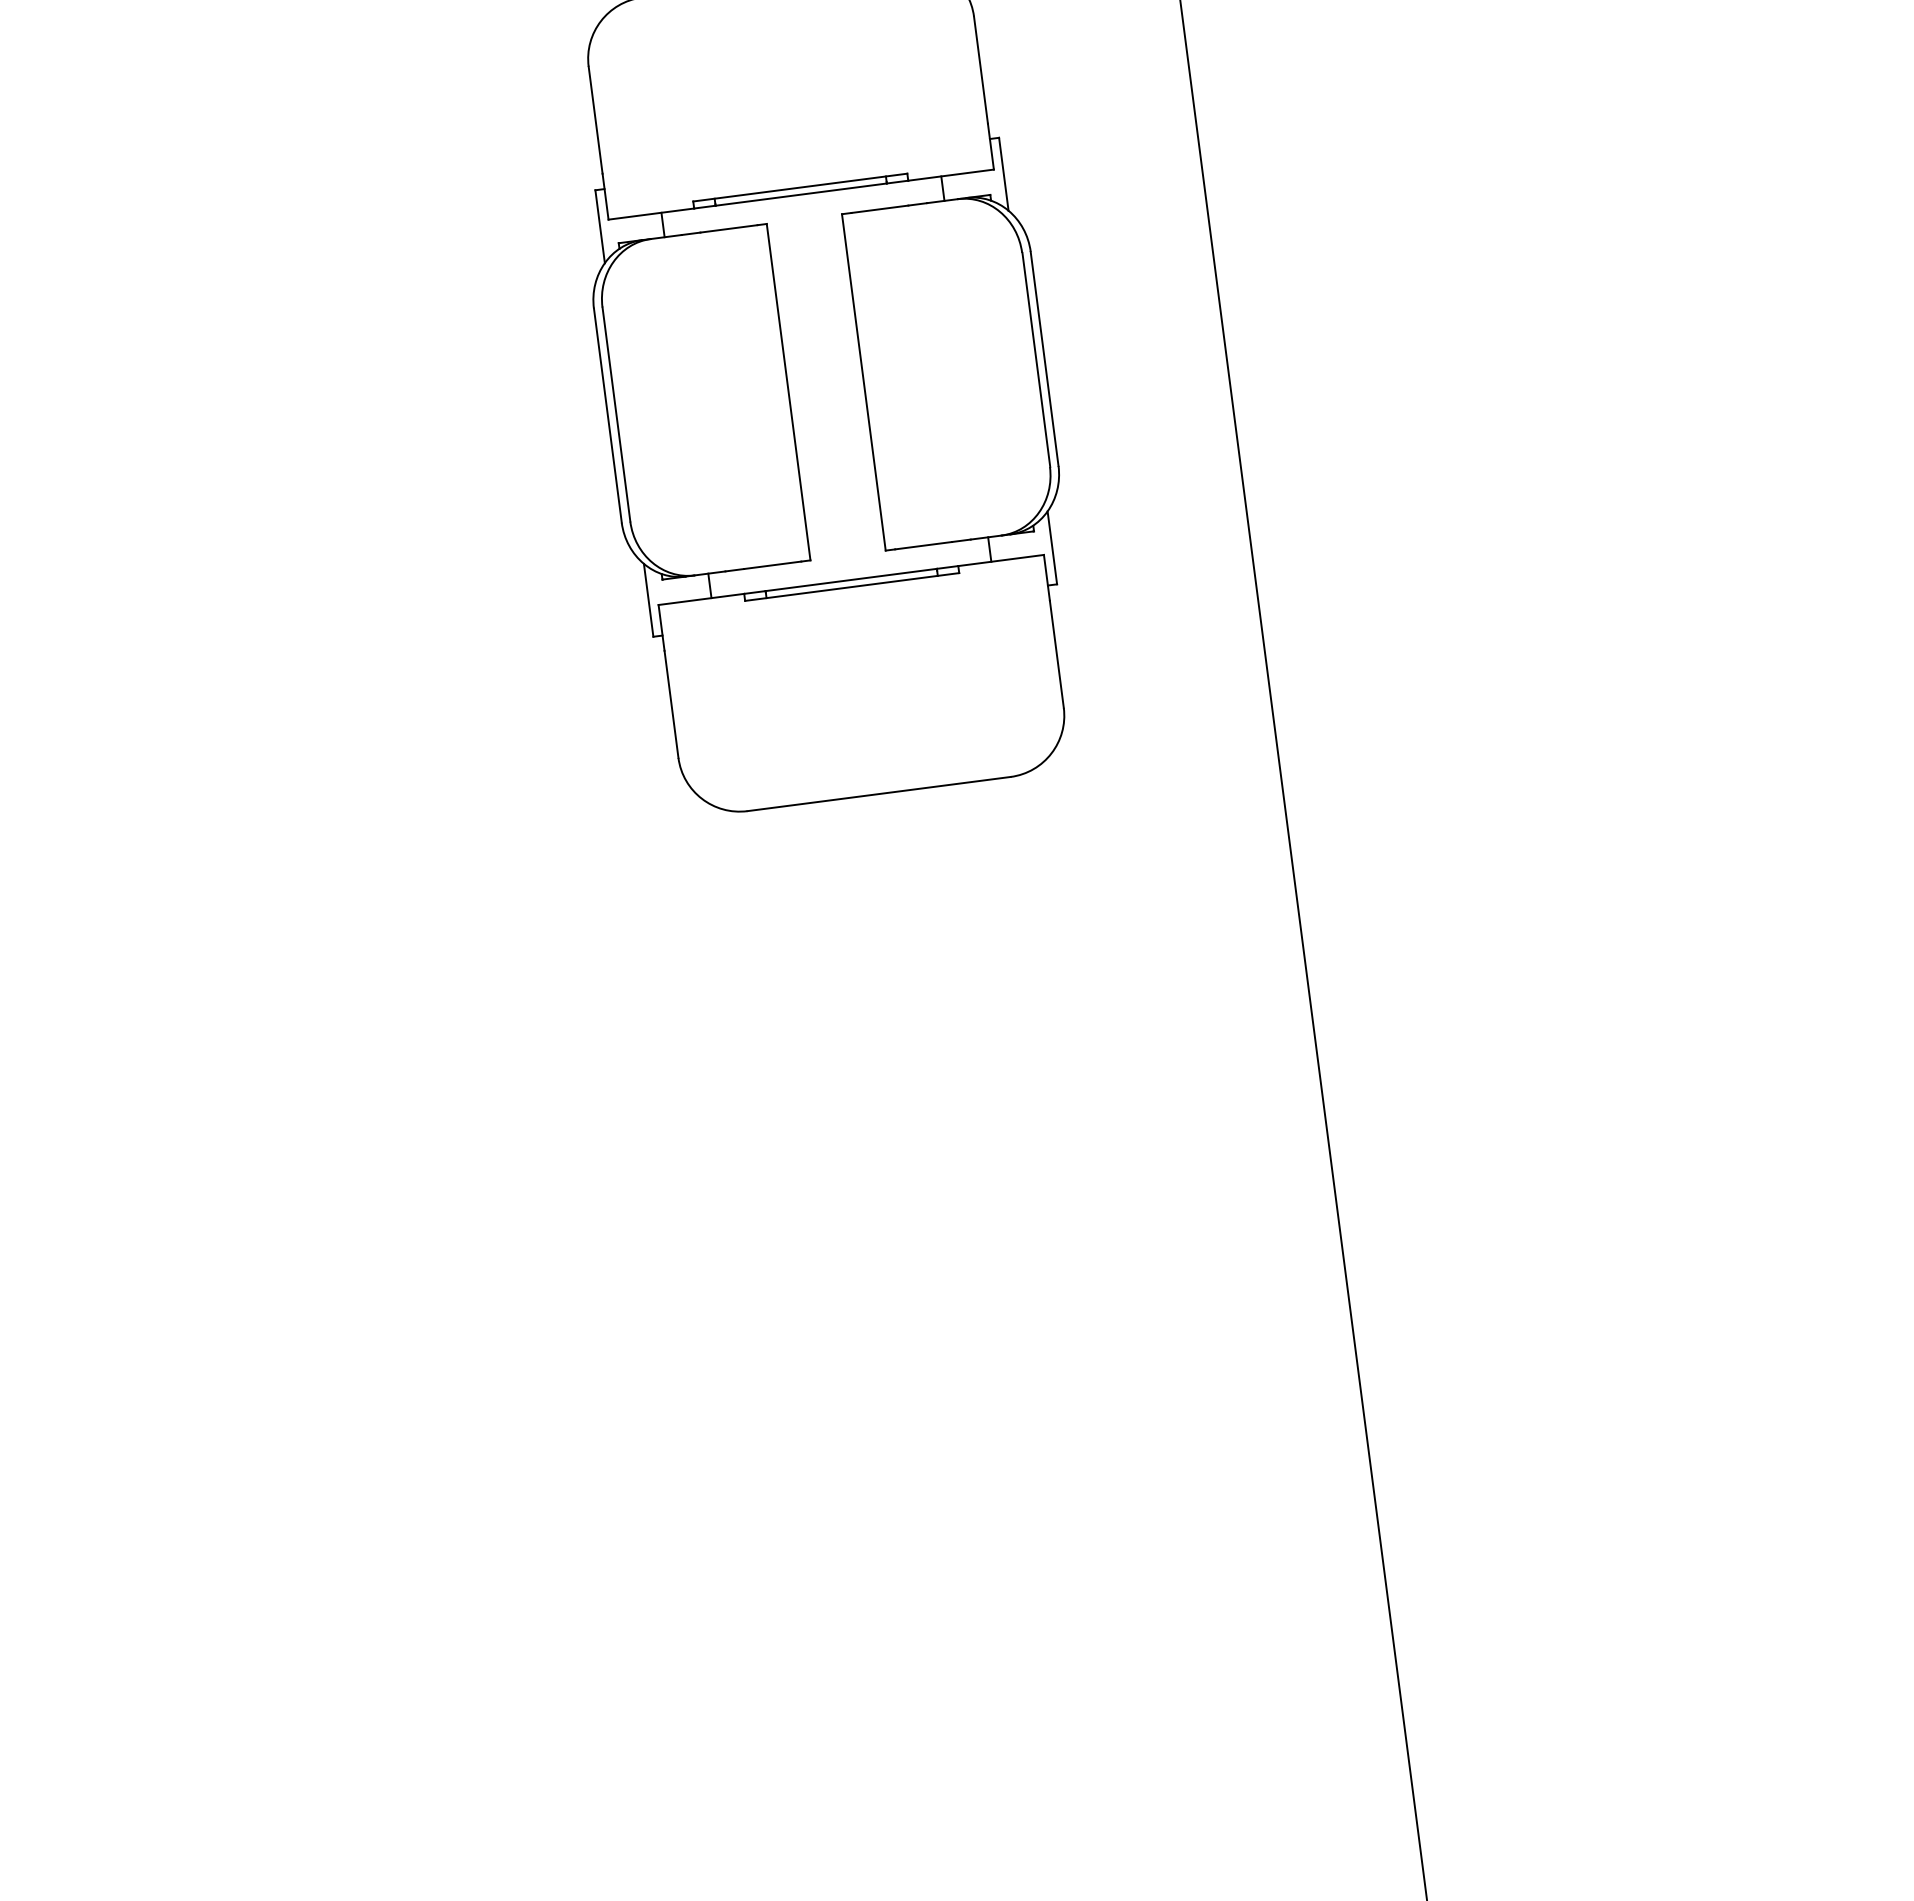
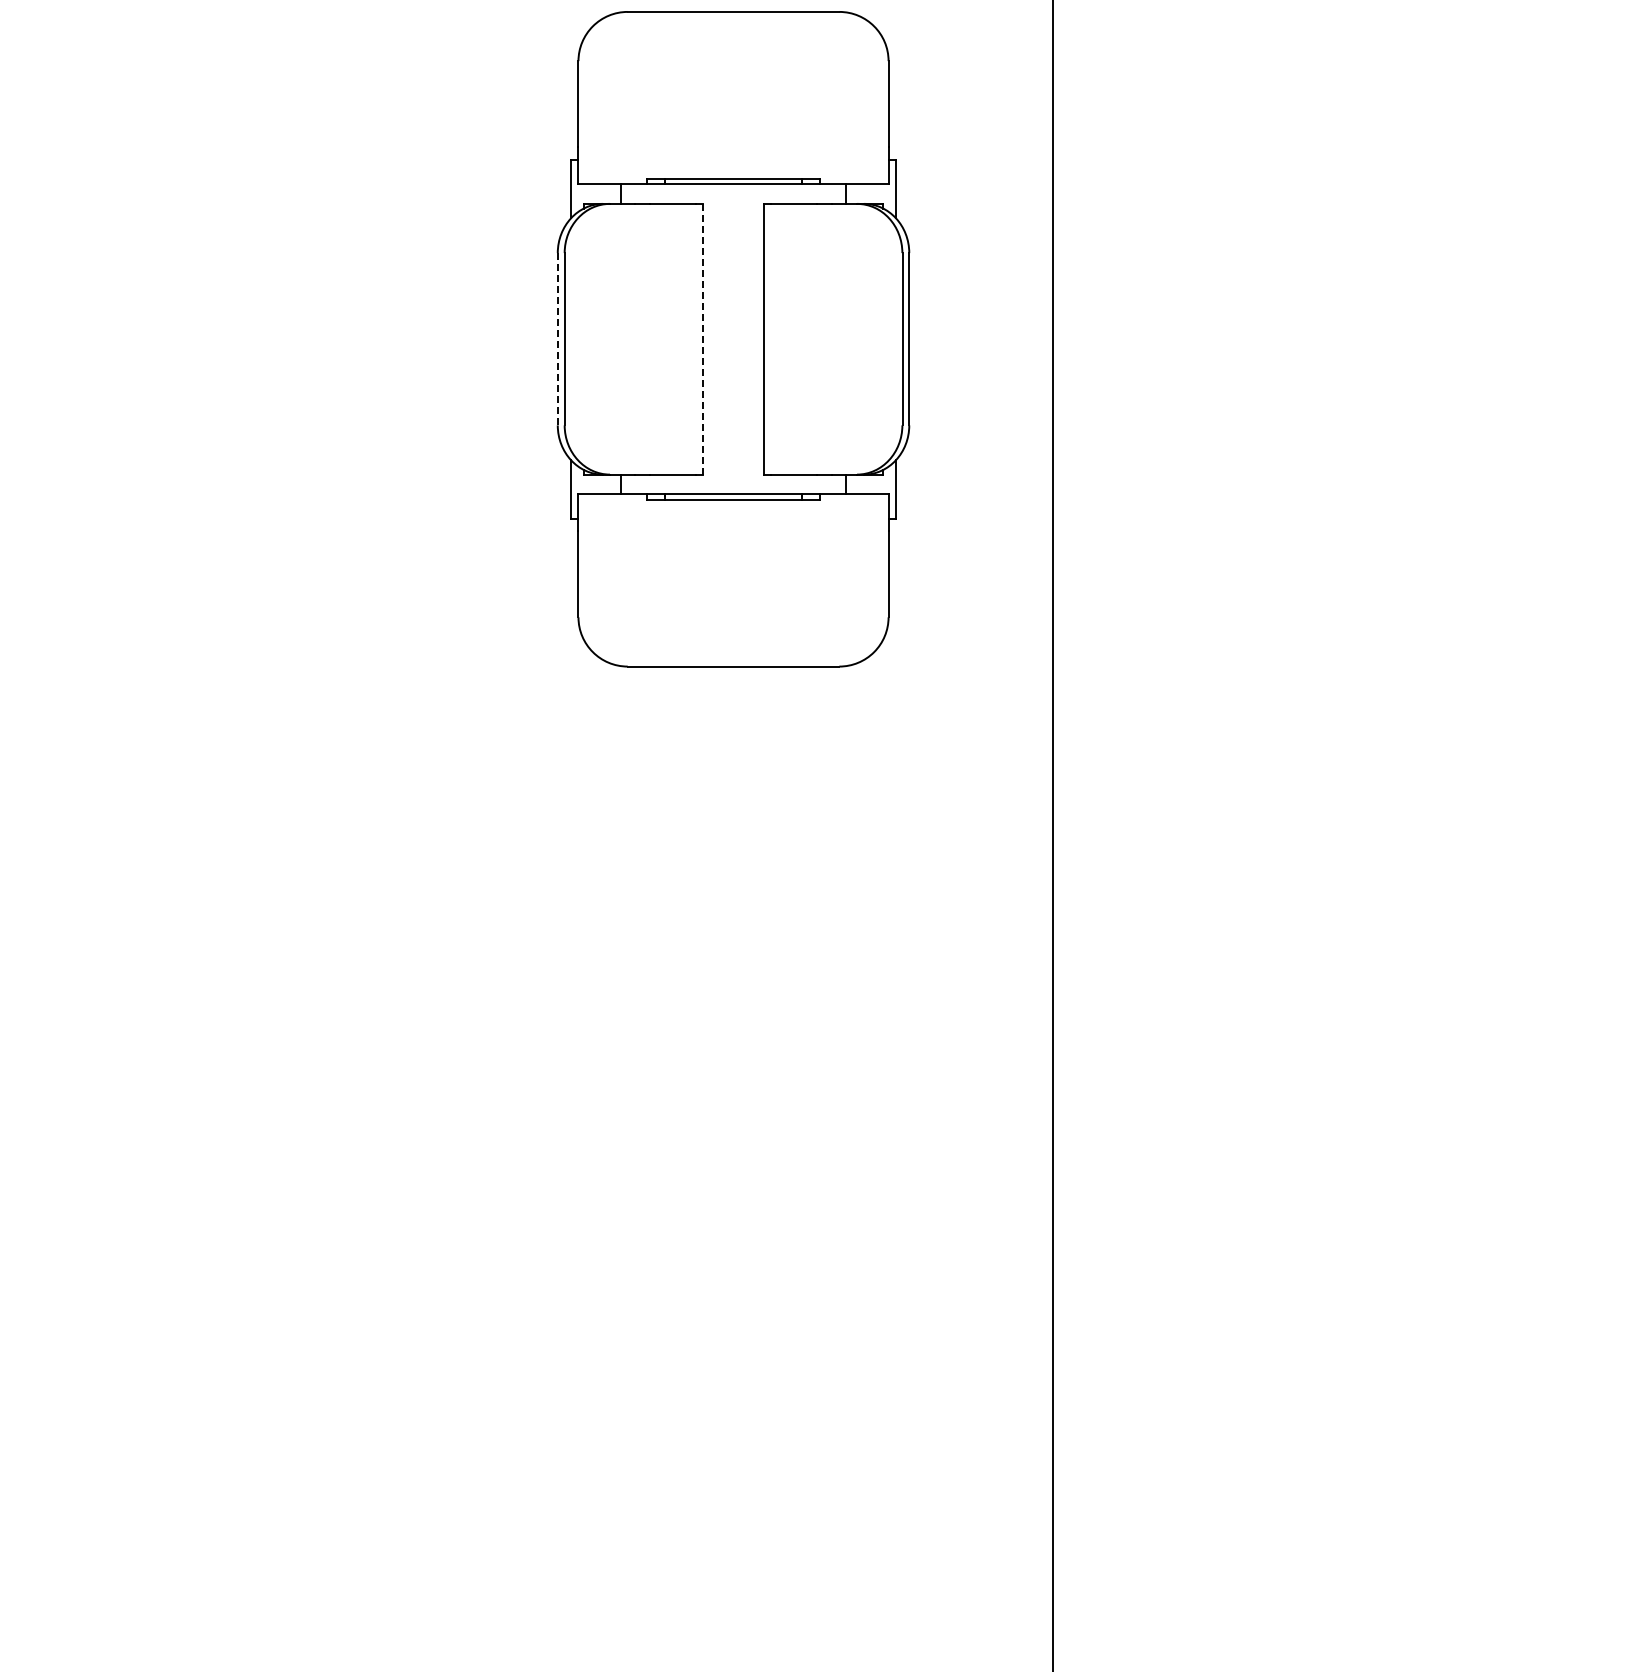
line: (788, 392) -> (703, 339), solid -> dashed
line: (607, 414) -> (557, 338), solid -> dashed

